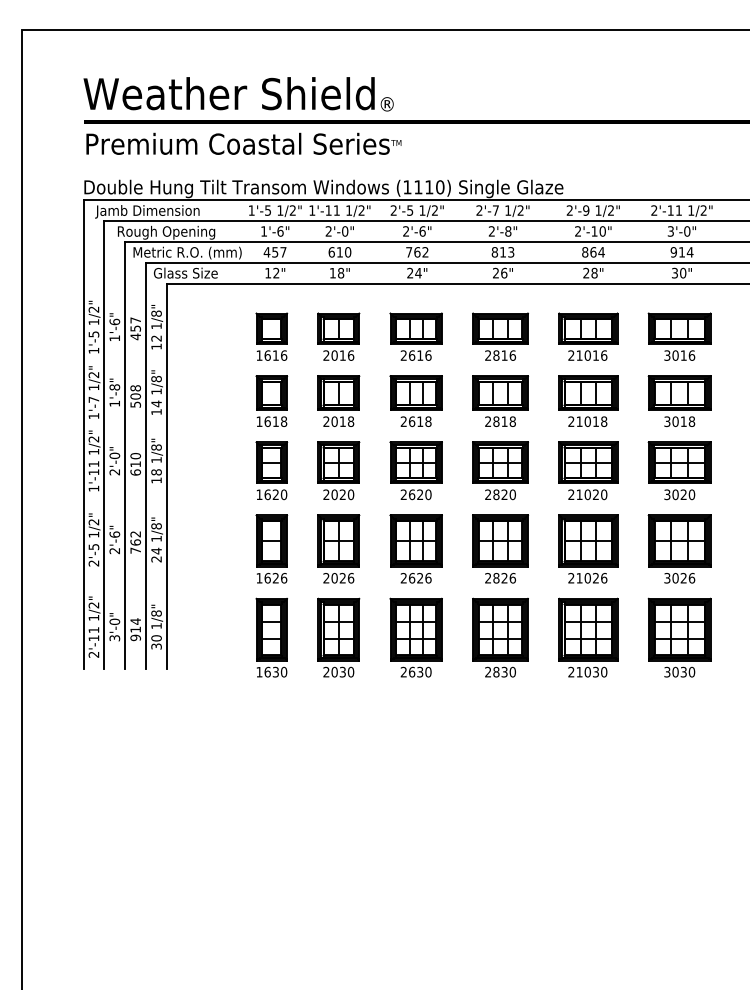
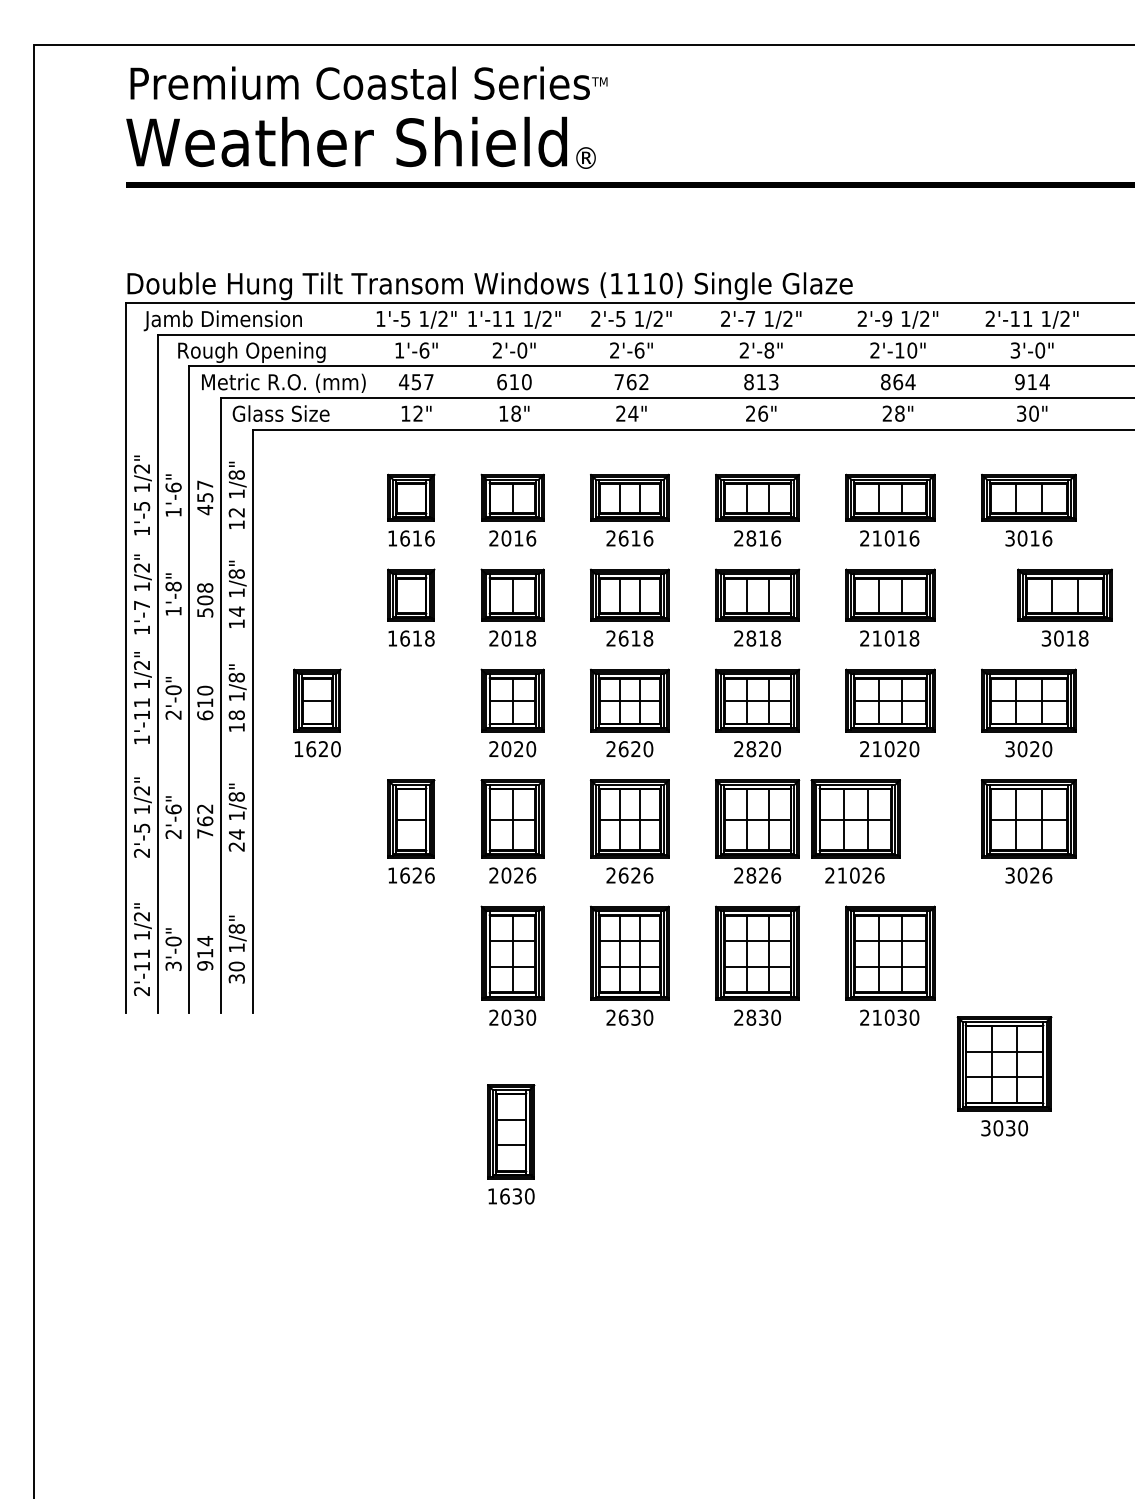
text: (243, 143) -> (368, 82), moved
part: (679, 401) -> (1064, 607), moved
part: (271, 470) -> (316, 712), moved
part: (588, 548) -> (855, 830), moved
part: (271, 637) -> (510, 1143), moved
part: (679, 637) -> (1004, 1075), moved

